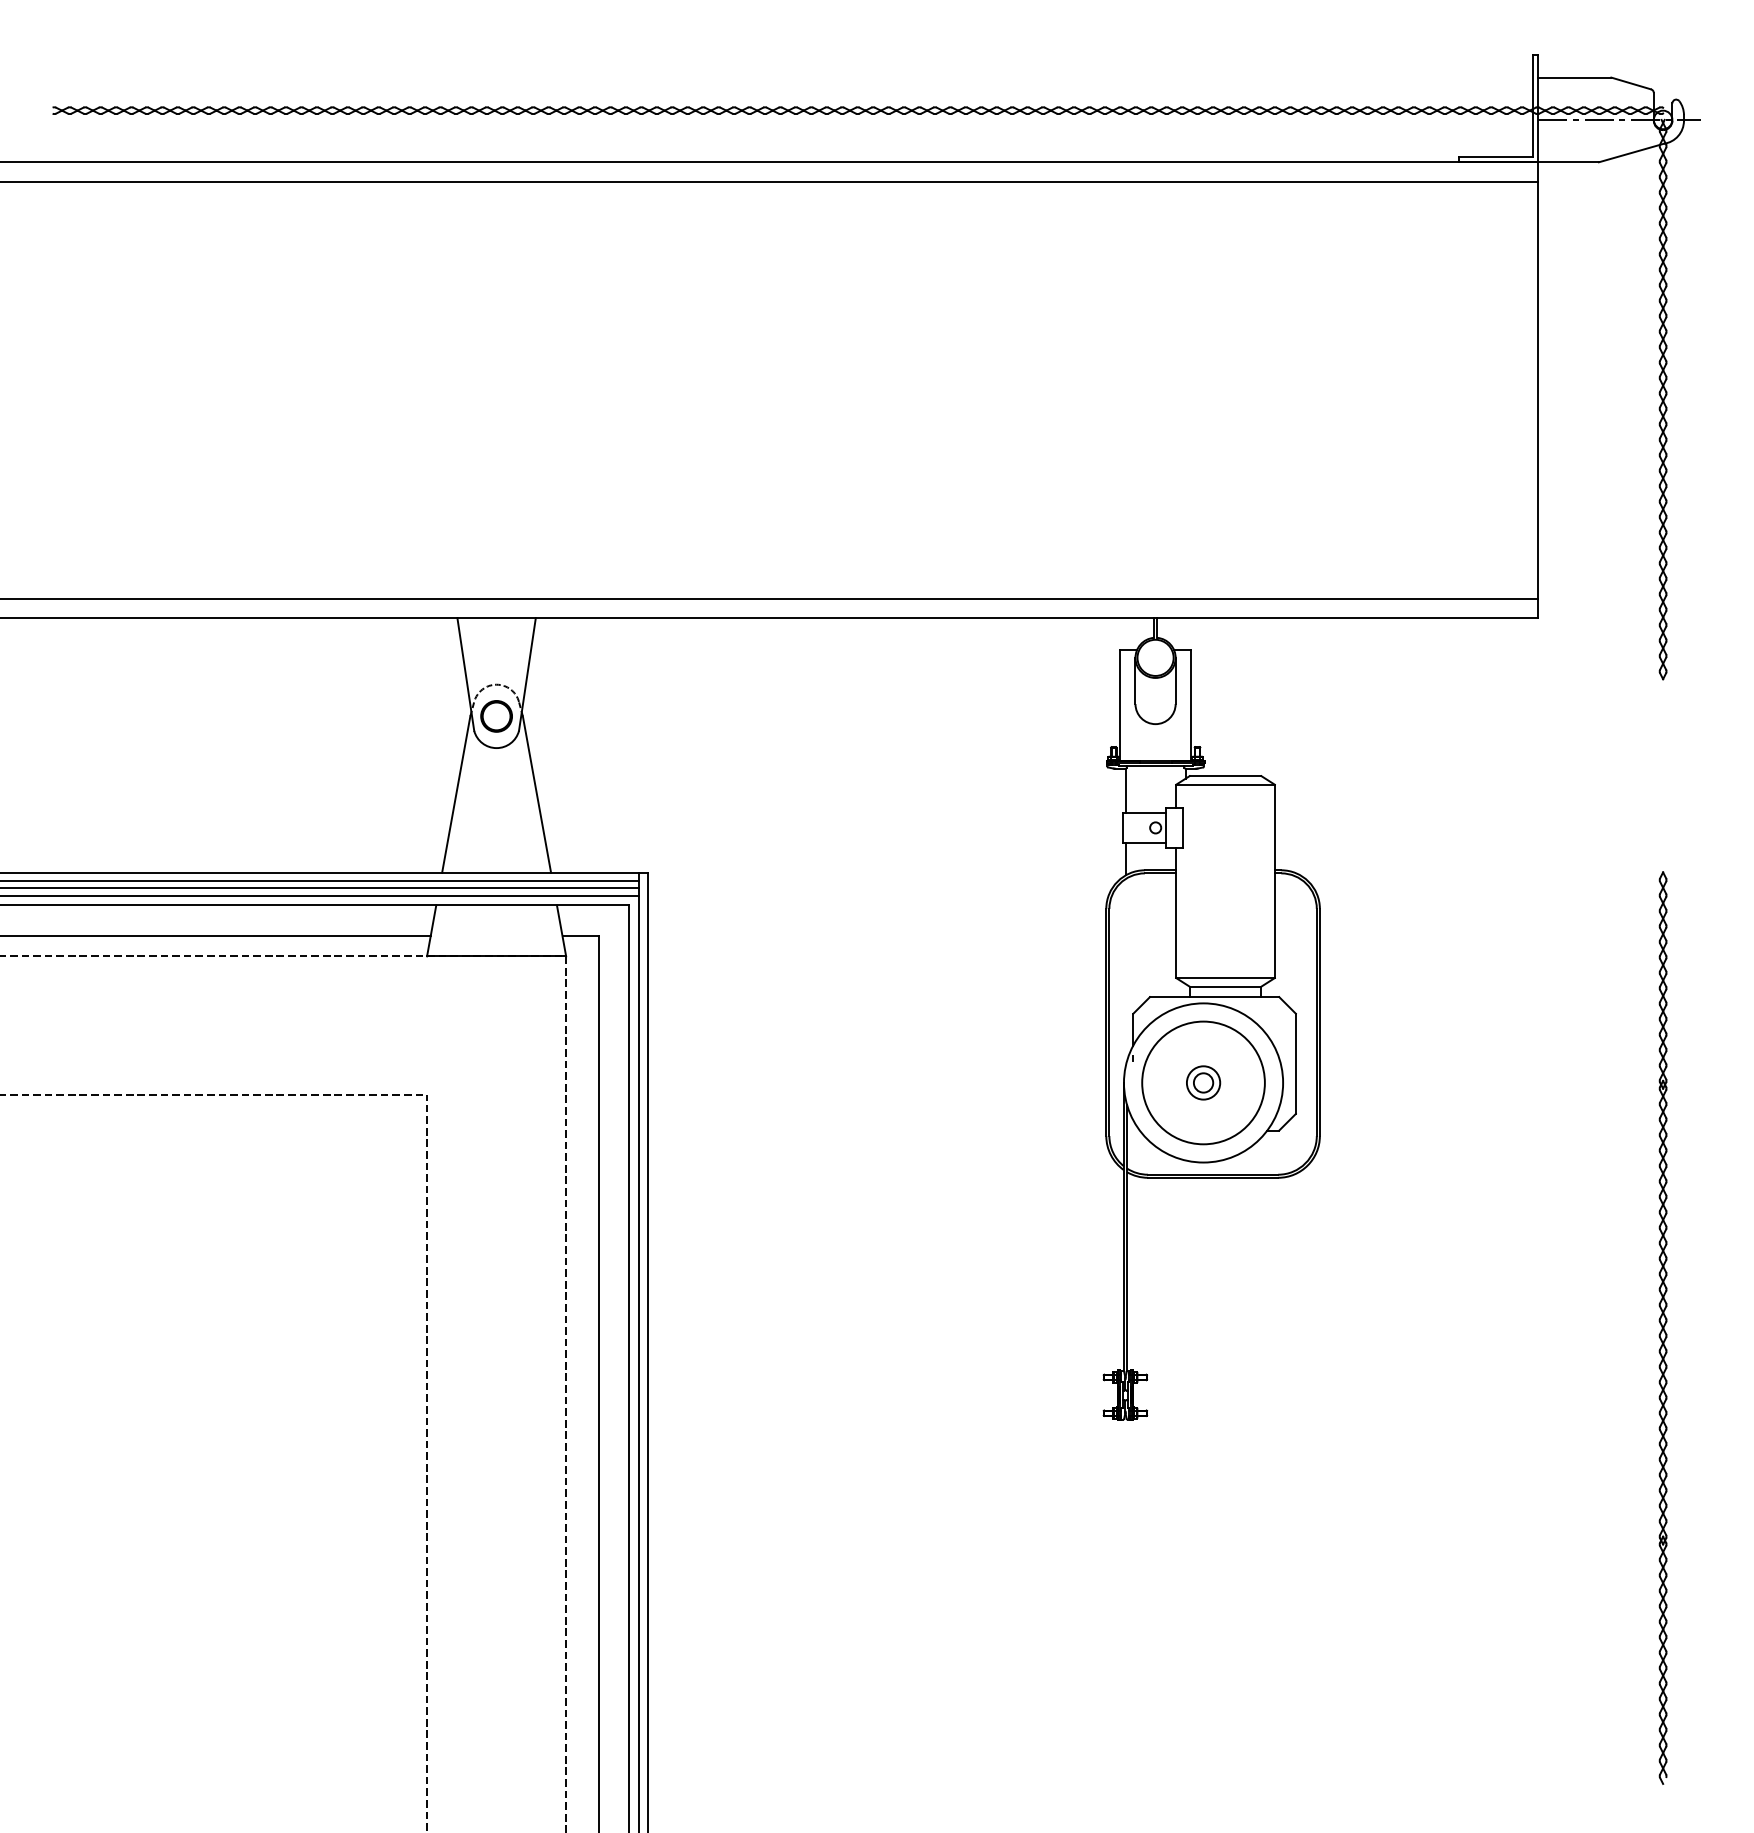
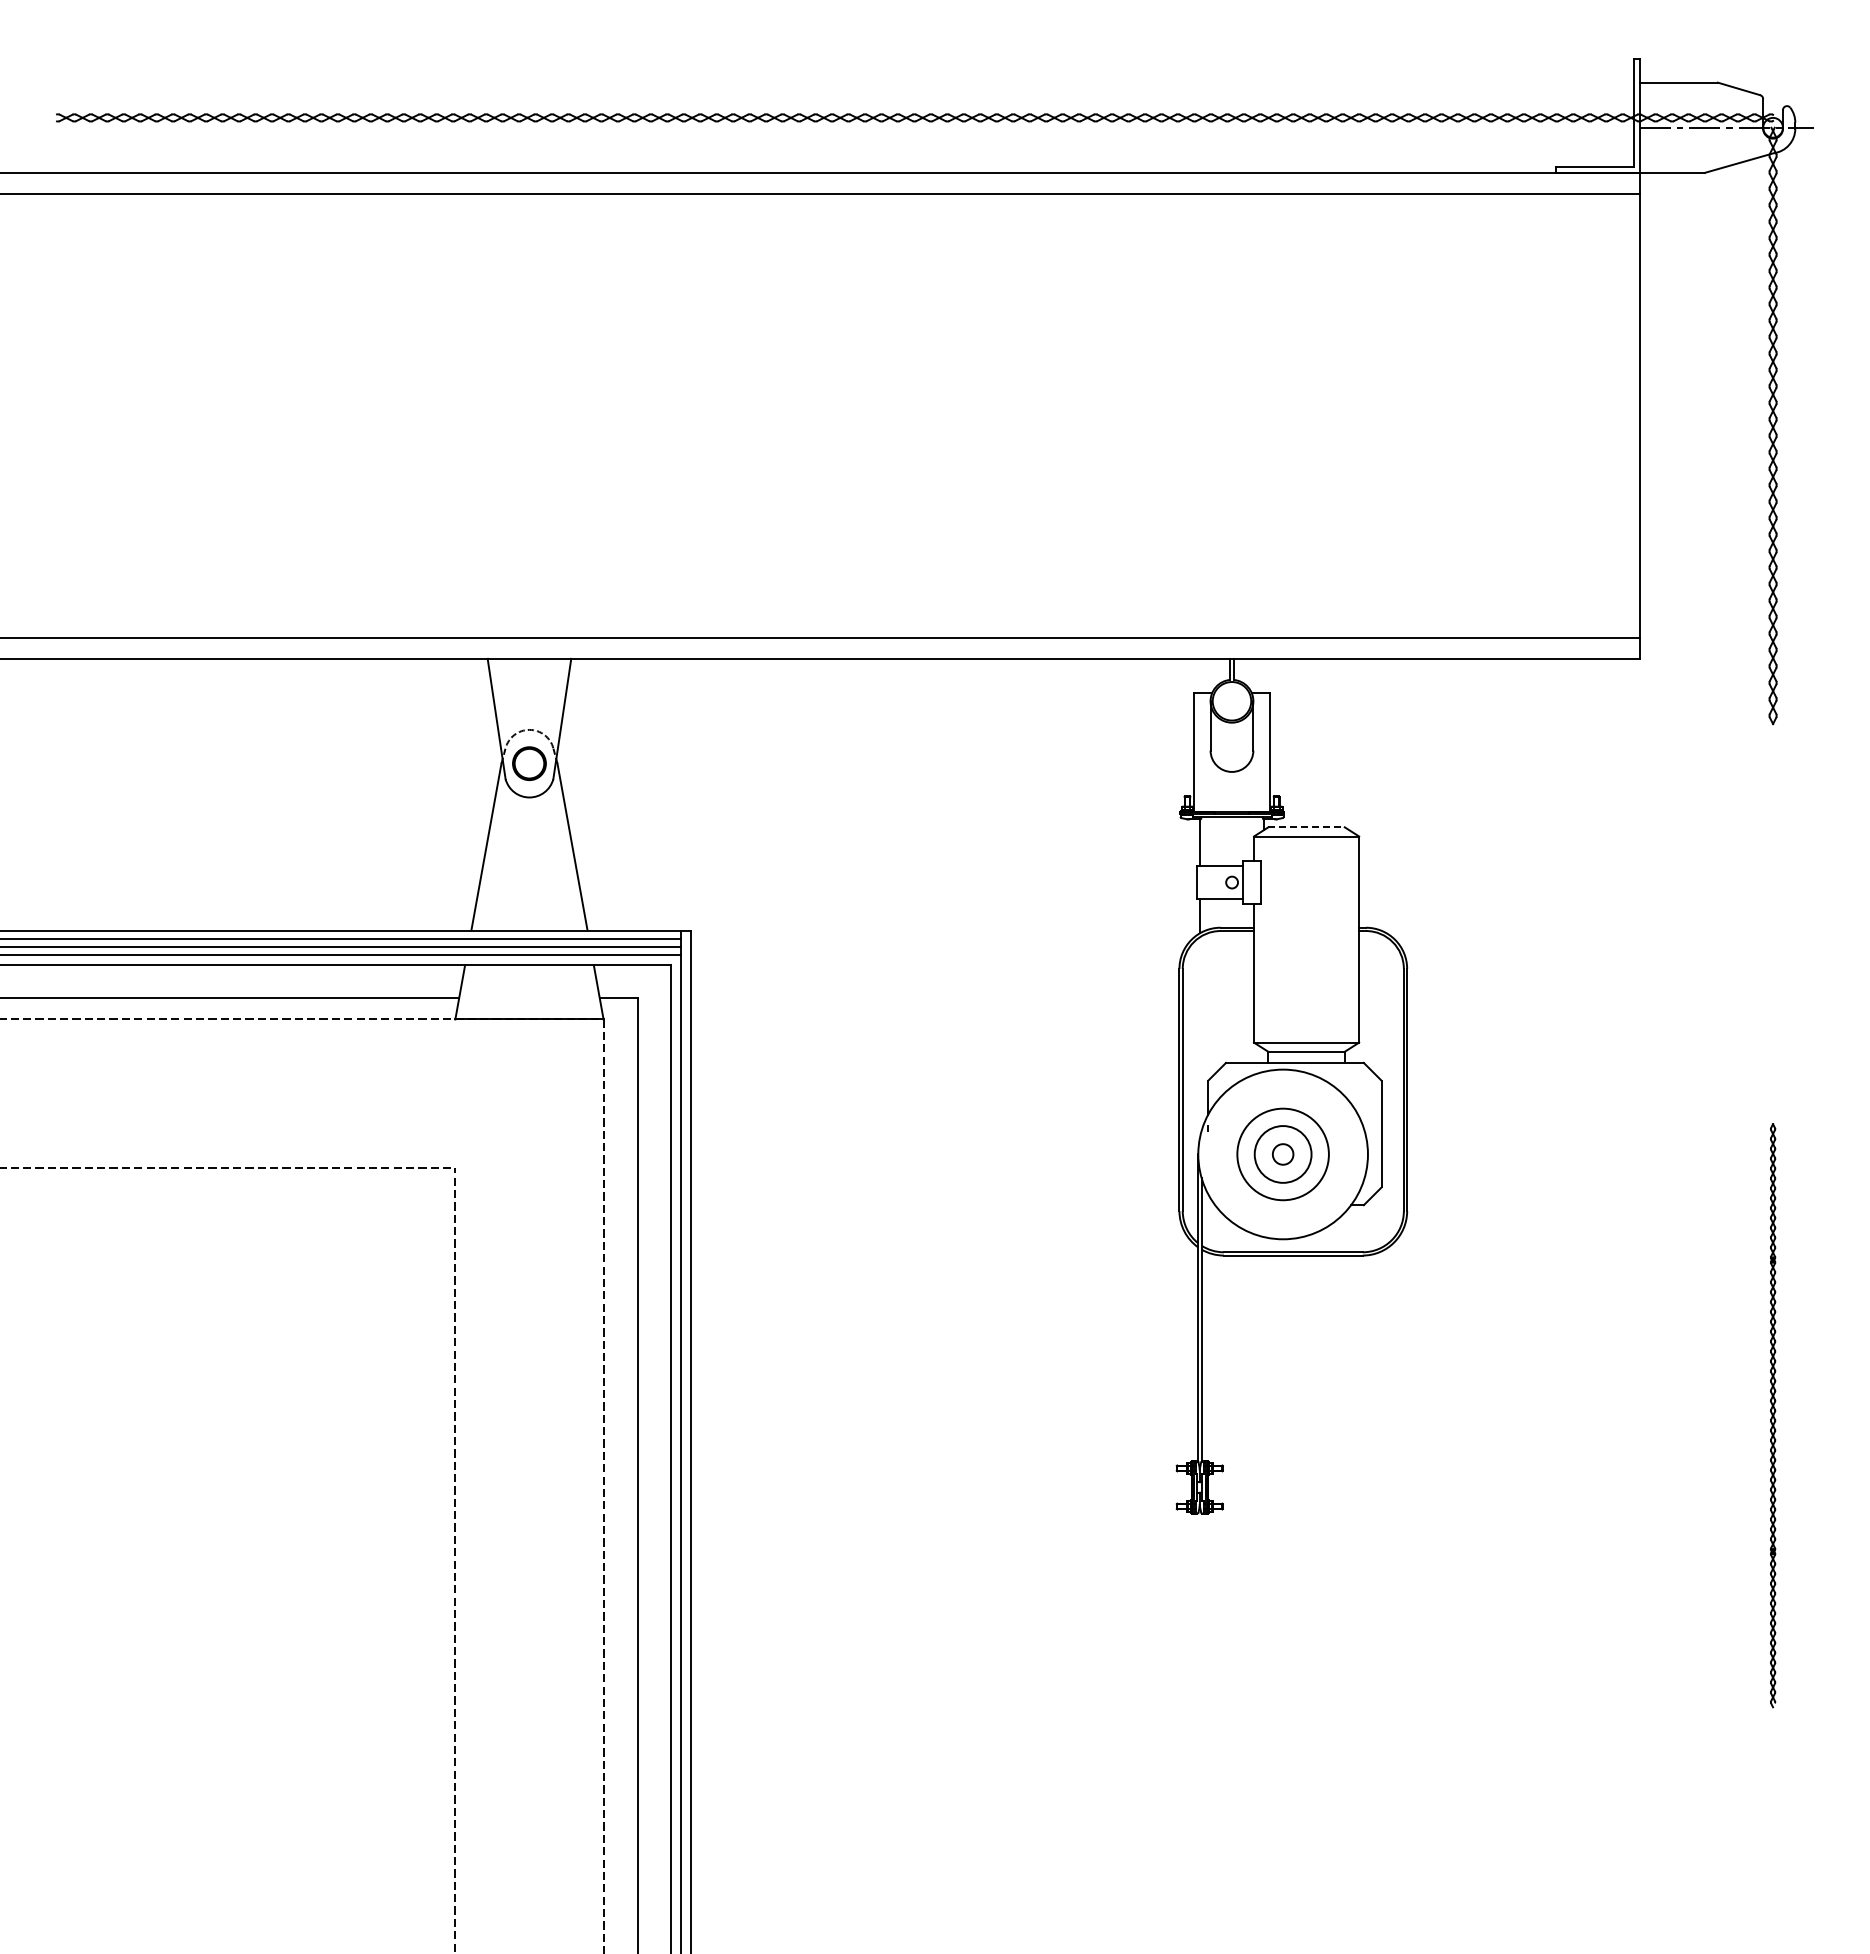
line: (1226, 776) -> (1307, 827), solid -> dashed
circle: (1202, 1082) -> (1282, 1154), size x0.7
circle: (1202, 1082) -> (1282, 1154), size x1.6
part: (1662, 1327) -> (1772, 1415), size x0.6

